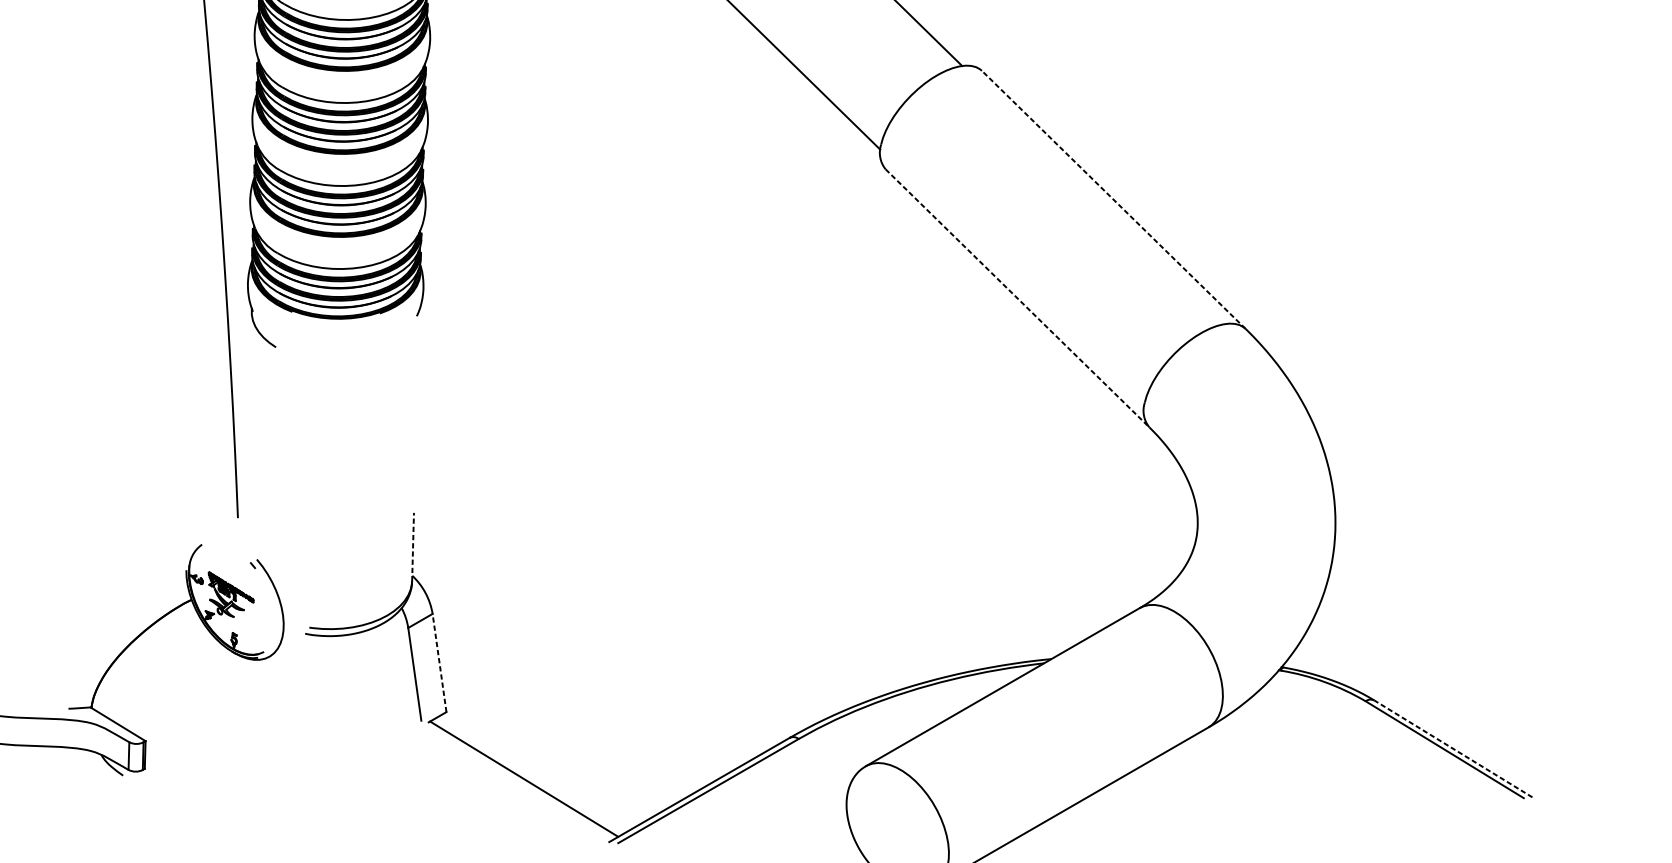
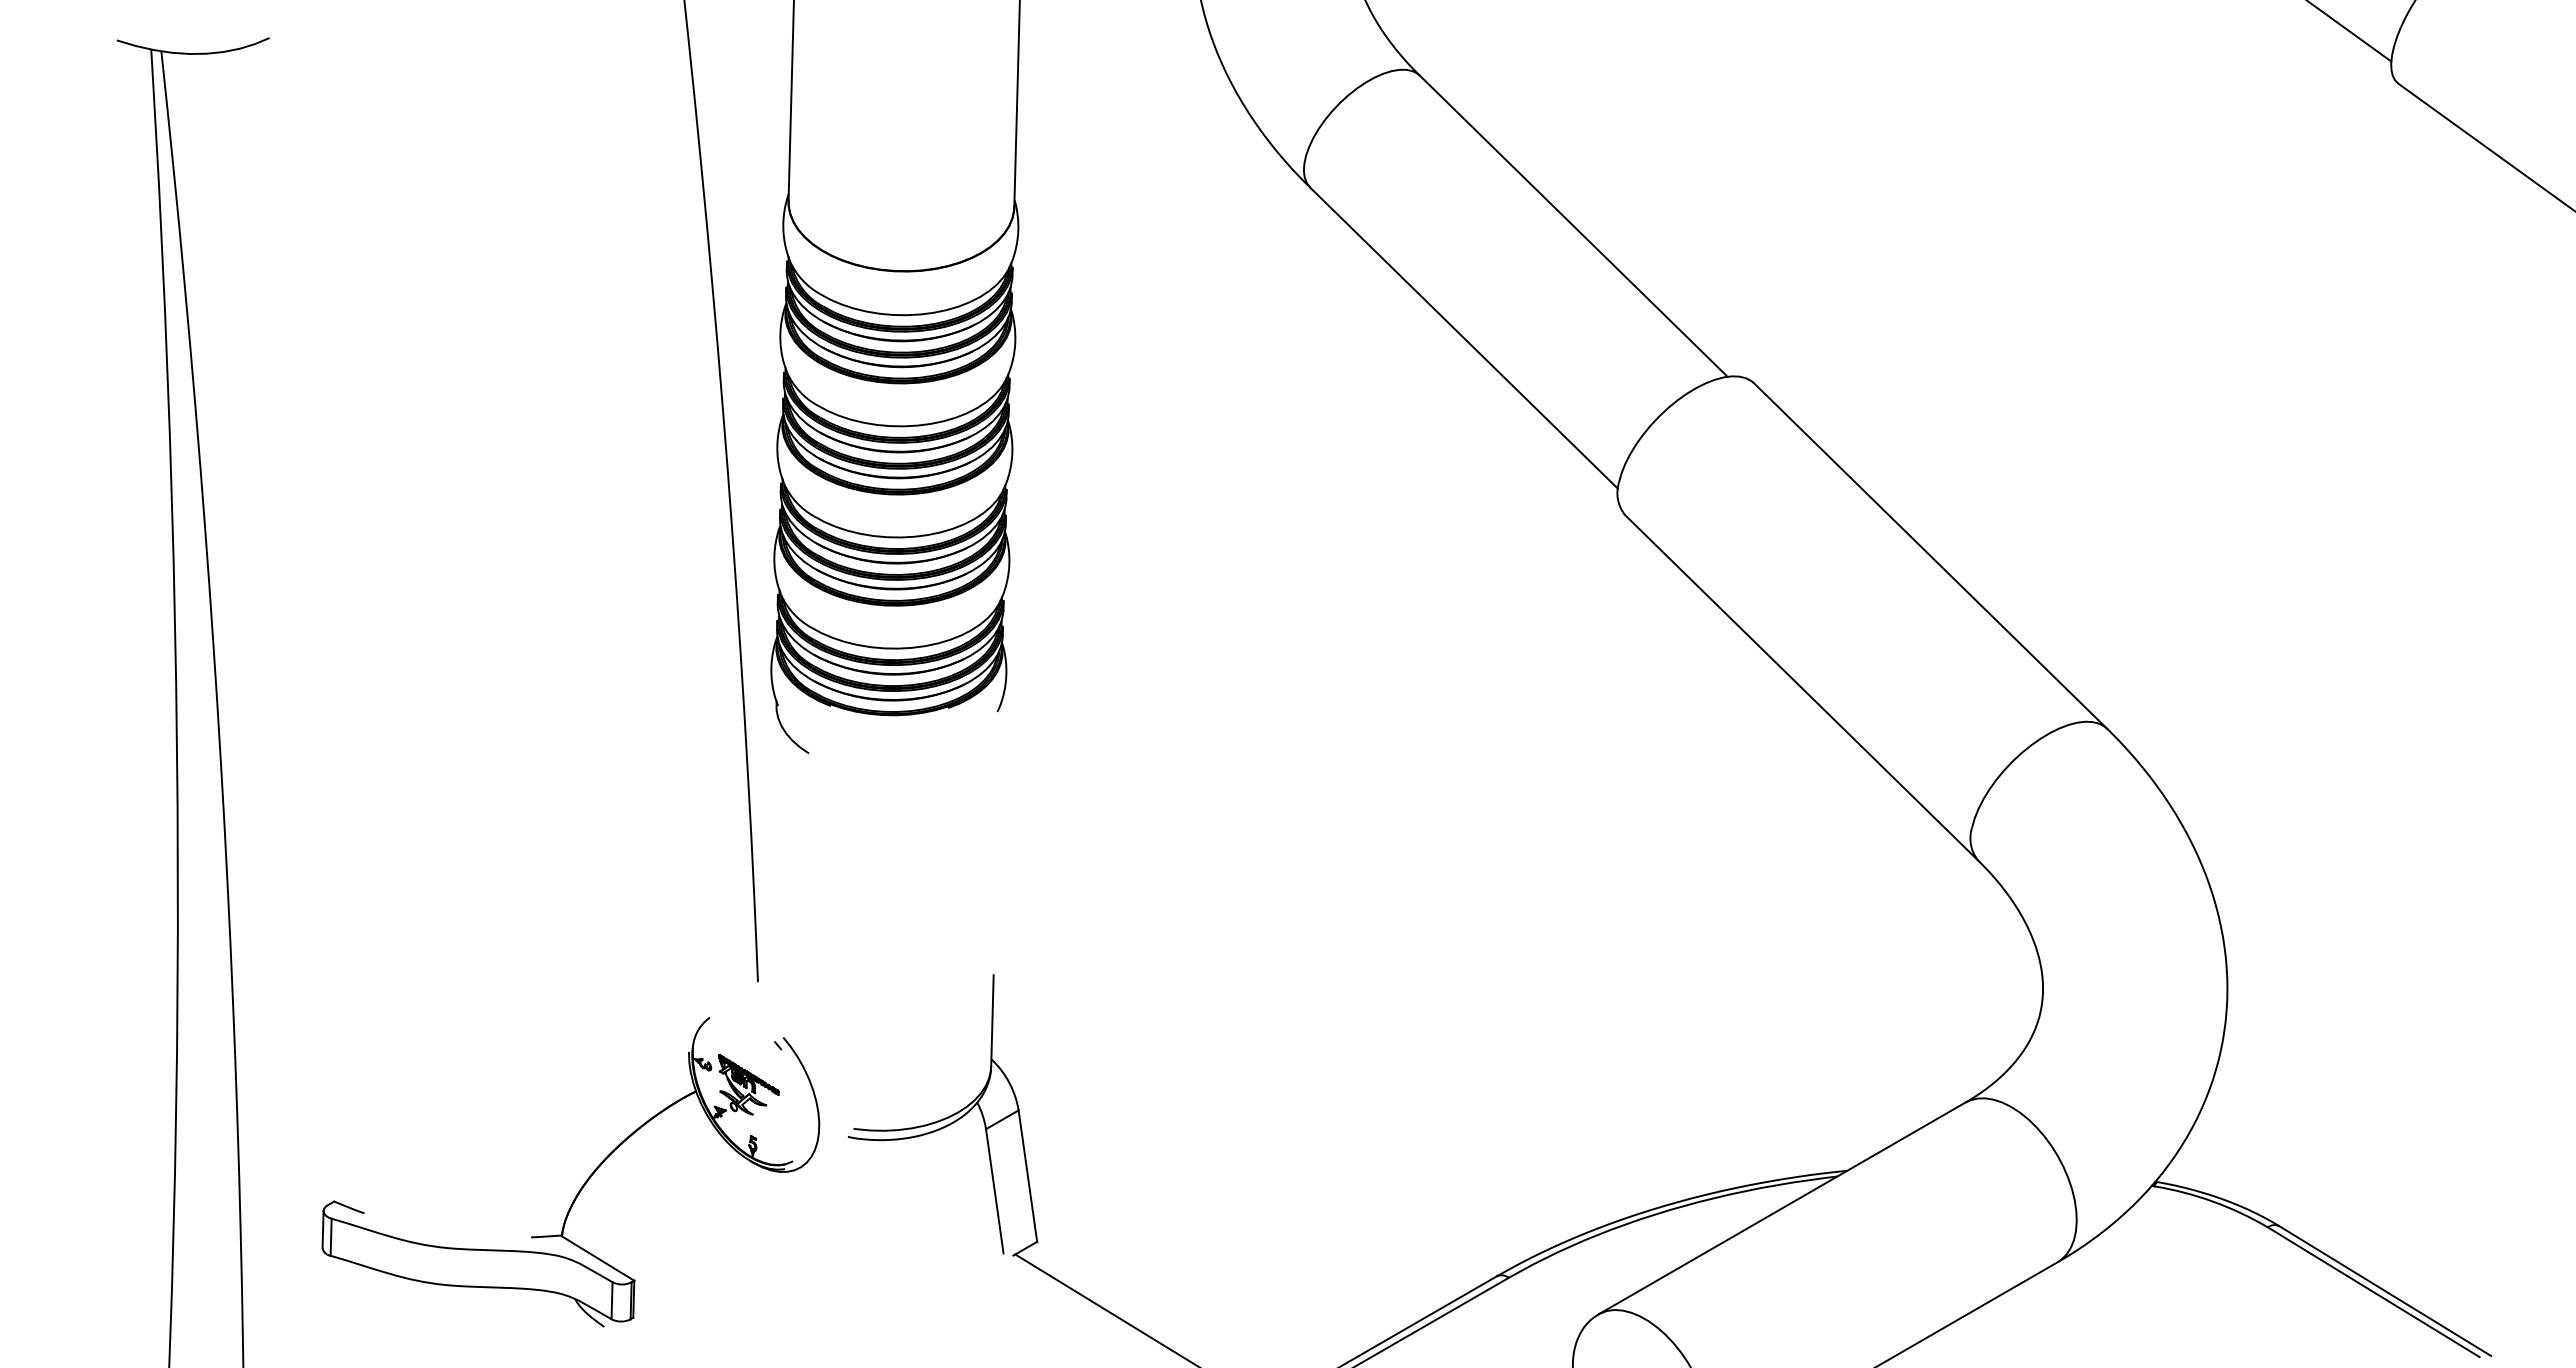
line: (1113, 200) -> (1930, 556), dashed -> solid
line: (1017, 298) -> (1801, 687), dashed -> solid
line: (413, 546) -> (992, 1020), dashed -> solid
line: (439, 662) -> (1027, 1175), dashed -> solid
line: (1452, 748) -> (2384, 1290), dashed -> solid

